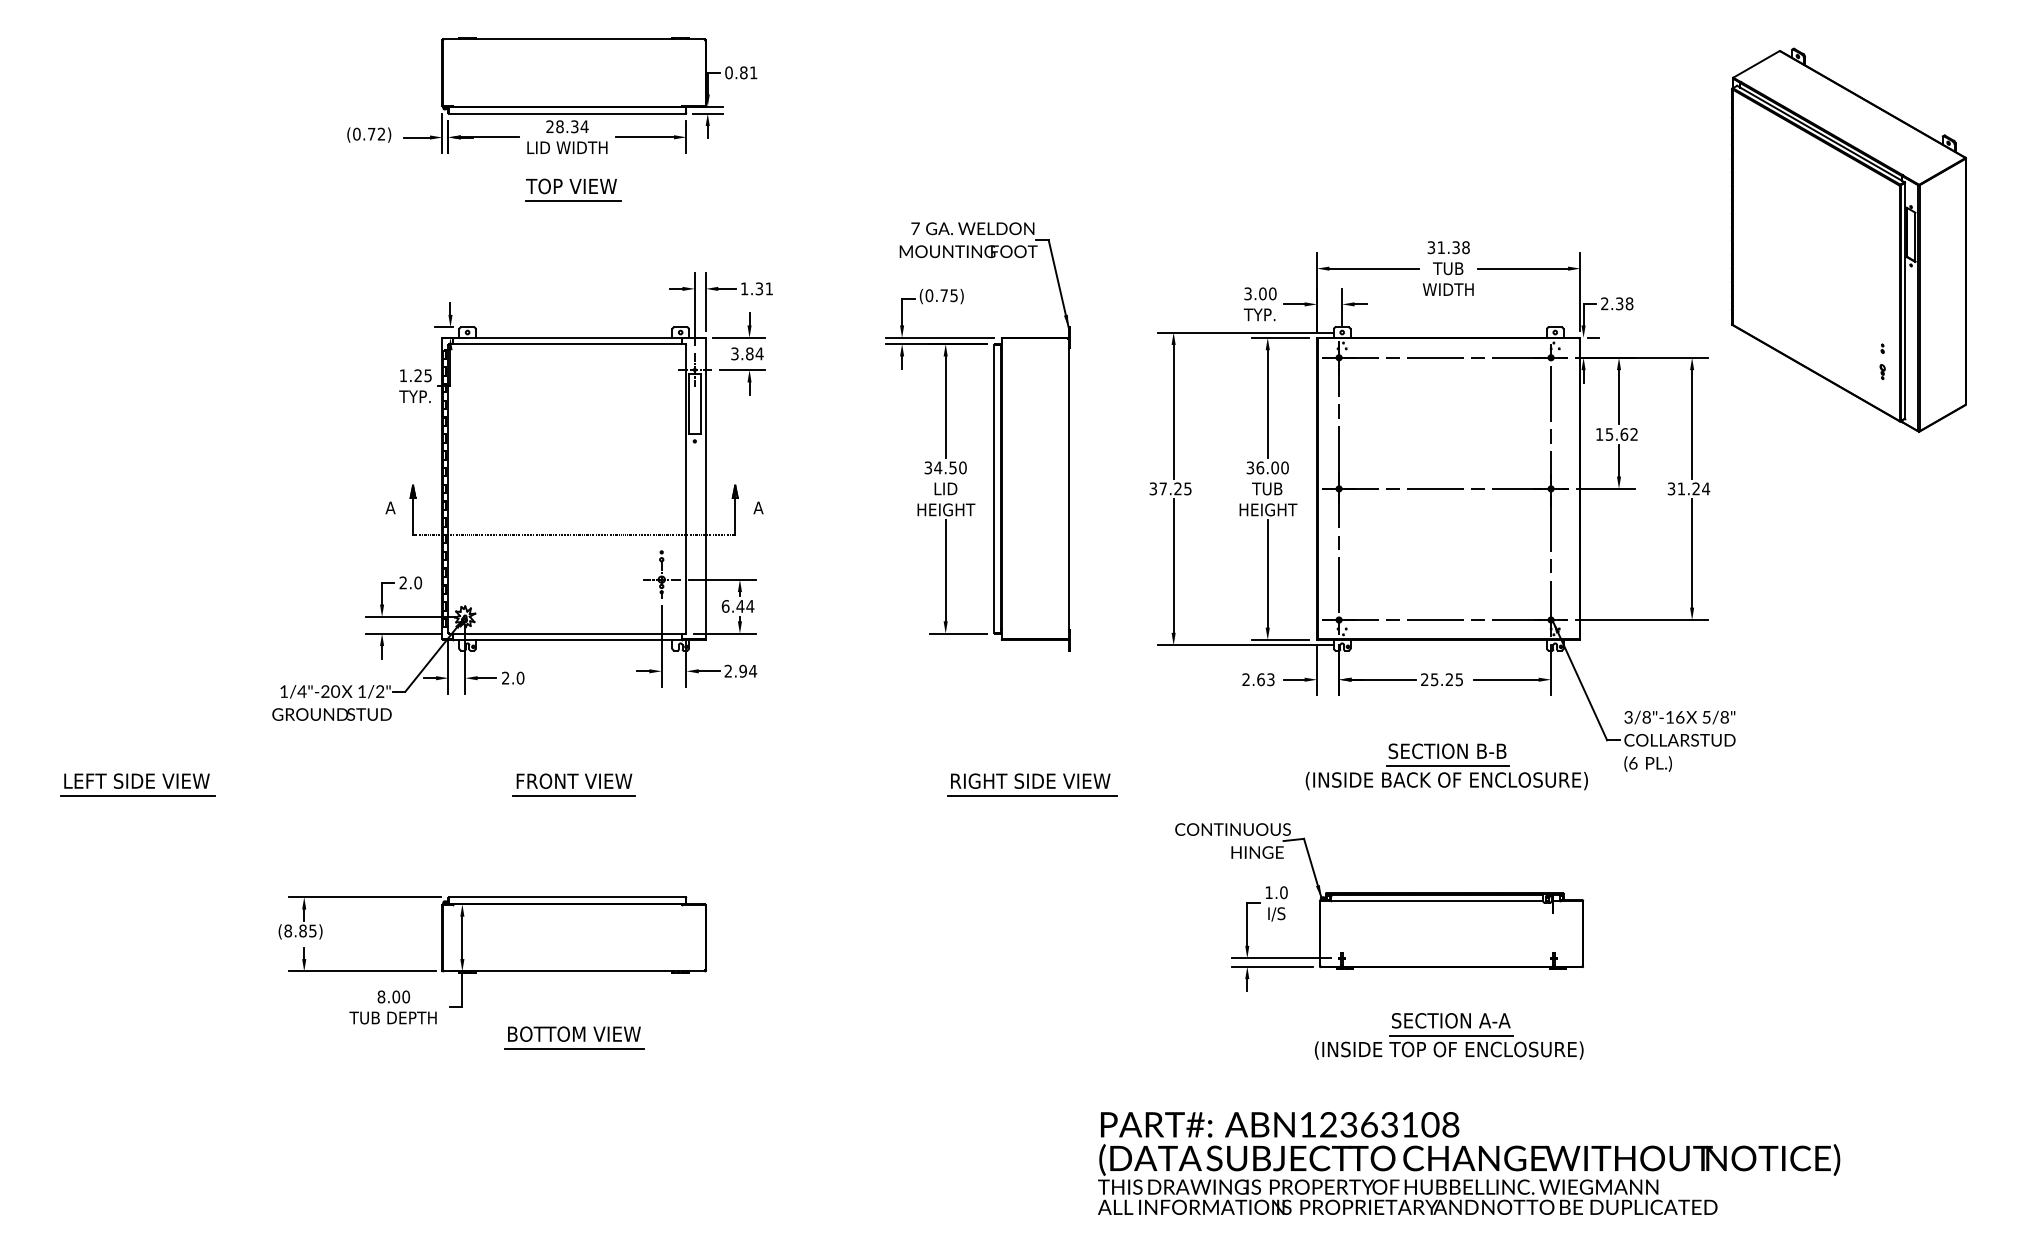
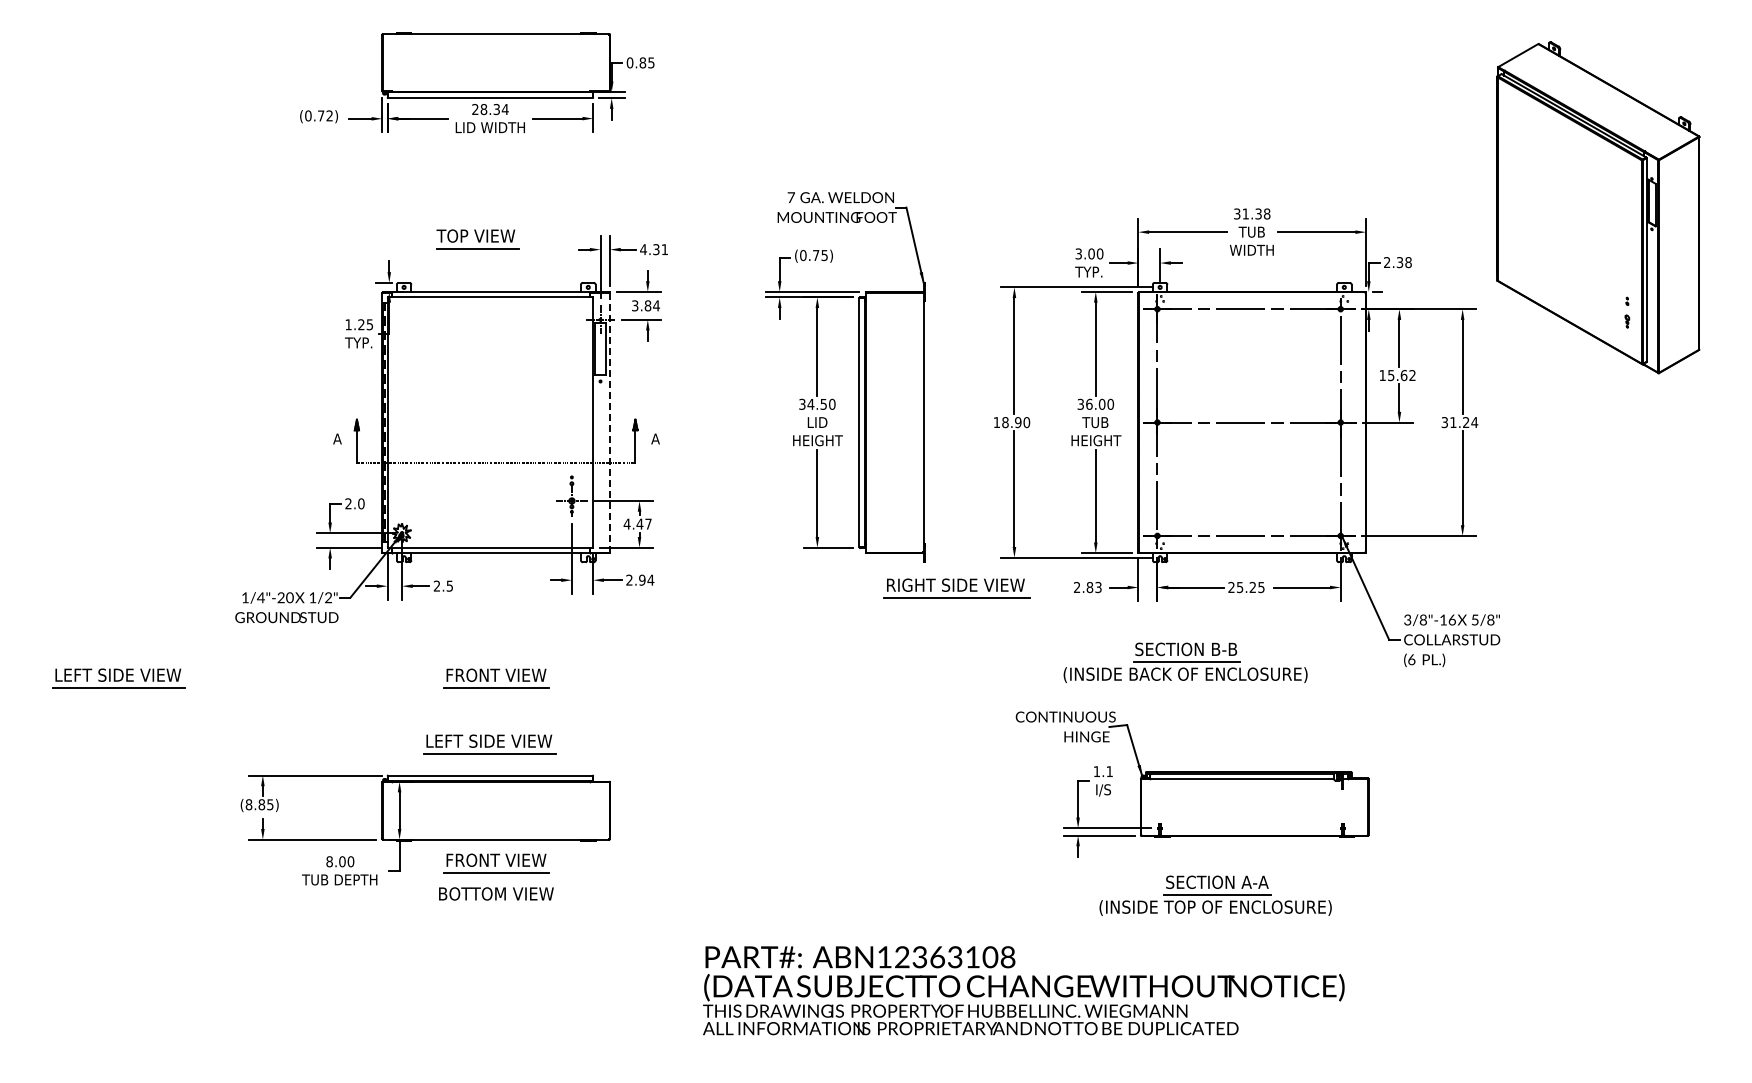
text: (753, 72) -> (651, 62), 0.81 -> 0.85
part: (573, 190) -> (477, 239), moved
text: (744, 288) -> (643, 249), 1.31 -> 4.31
text: (1170, 488) -> (1011, 422), 37.25 -> 18.90
line: (706, 489) -> (610, 423), solid -> dashed
text: (737, 605) -> (637, 523), 6.44 -> 4.47
text: (520, 677) -> (449, 585), 2.0 -> 2.5
text: (1260, 679) -> (1089, 587), 2.63 -> 2.83
part: (1446, 766) -> (1185, 662), moved
part: (1031, 784) -> (956, 588), moved
part: (566, 861) -> (489, 744), added
text: (1283, 892) -> (1109, 771), 1.0 -> 1.1
part: (574, 998) -> (496, 863), added
part: (1449, 1036) -> (1215, 895), moved
line: (574, 1048) -> (496, 906), removed
text: (1468, 1163) -> (1023, 990), moved

